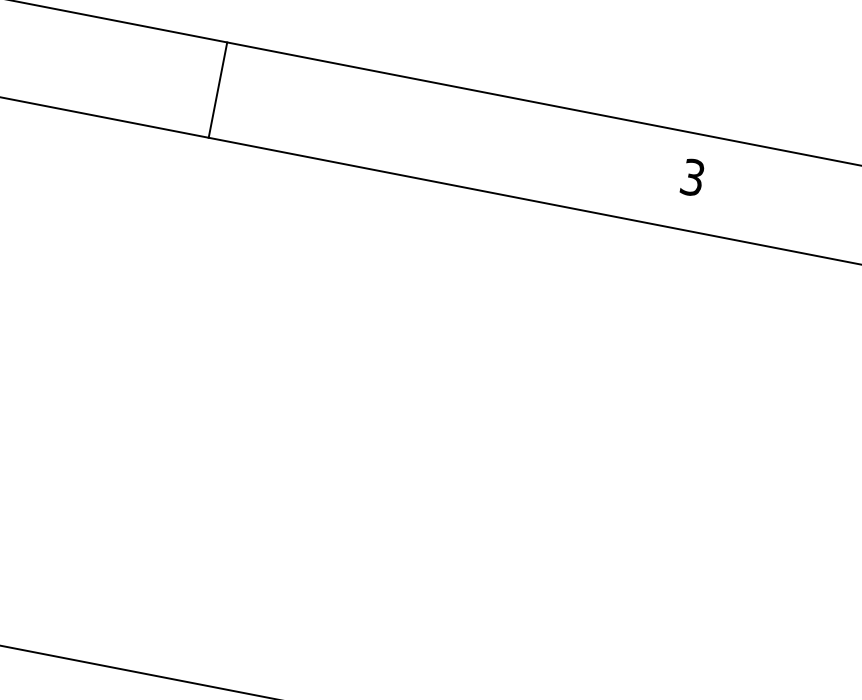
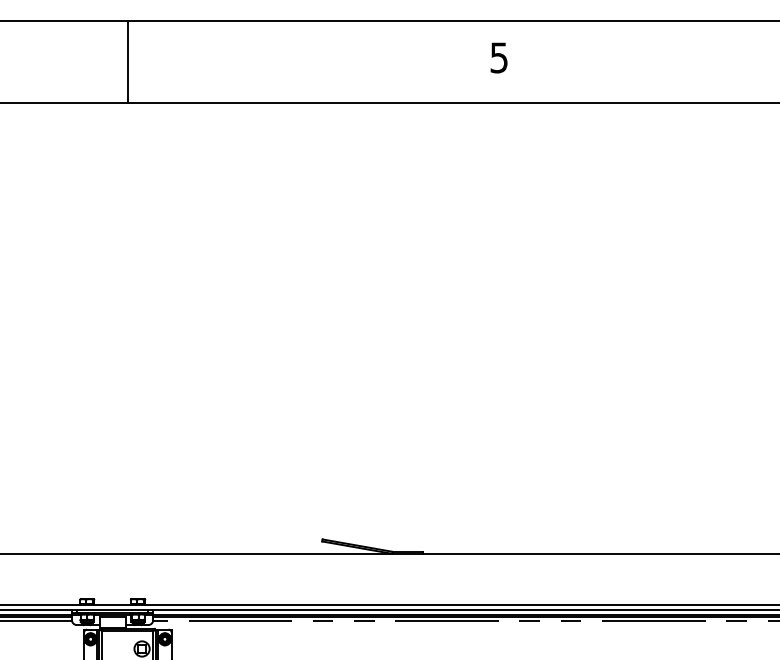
line: (218, 89) -> (128, 61), moved
text: (693, 177) -> (499, 57), 3 -> 5

